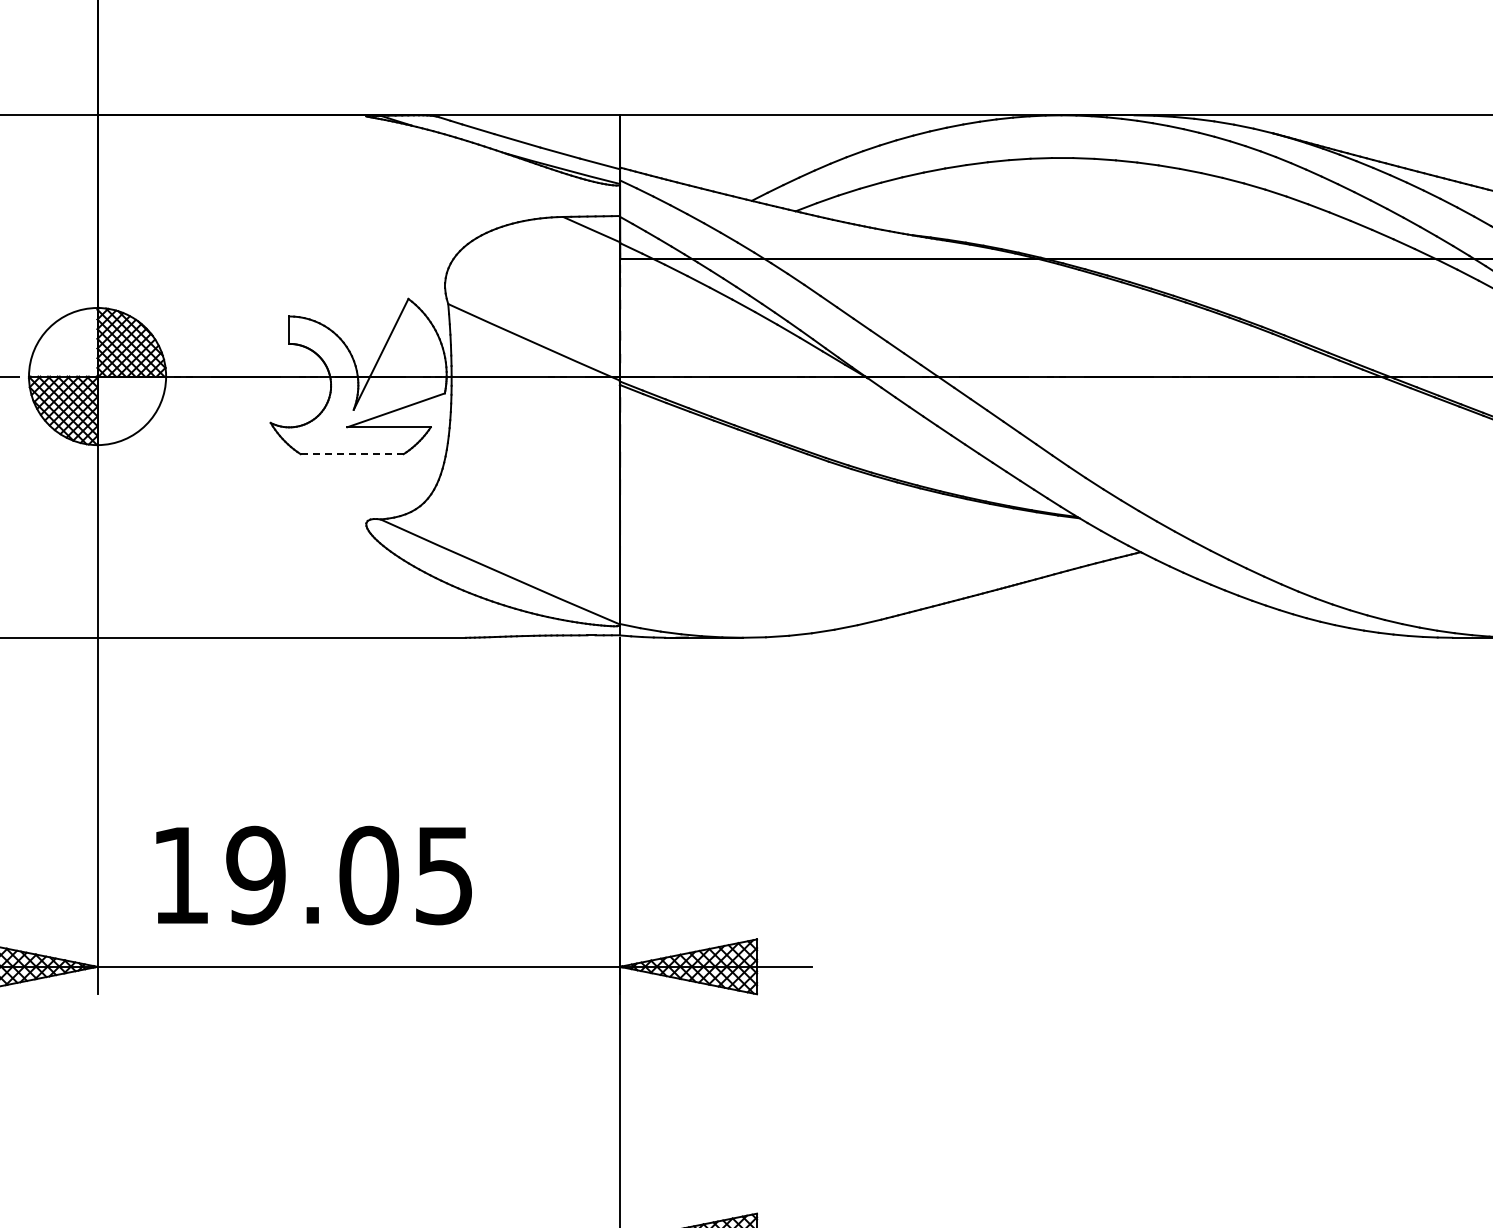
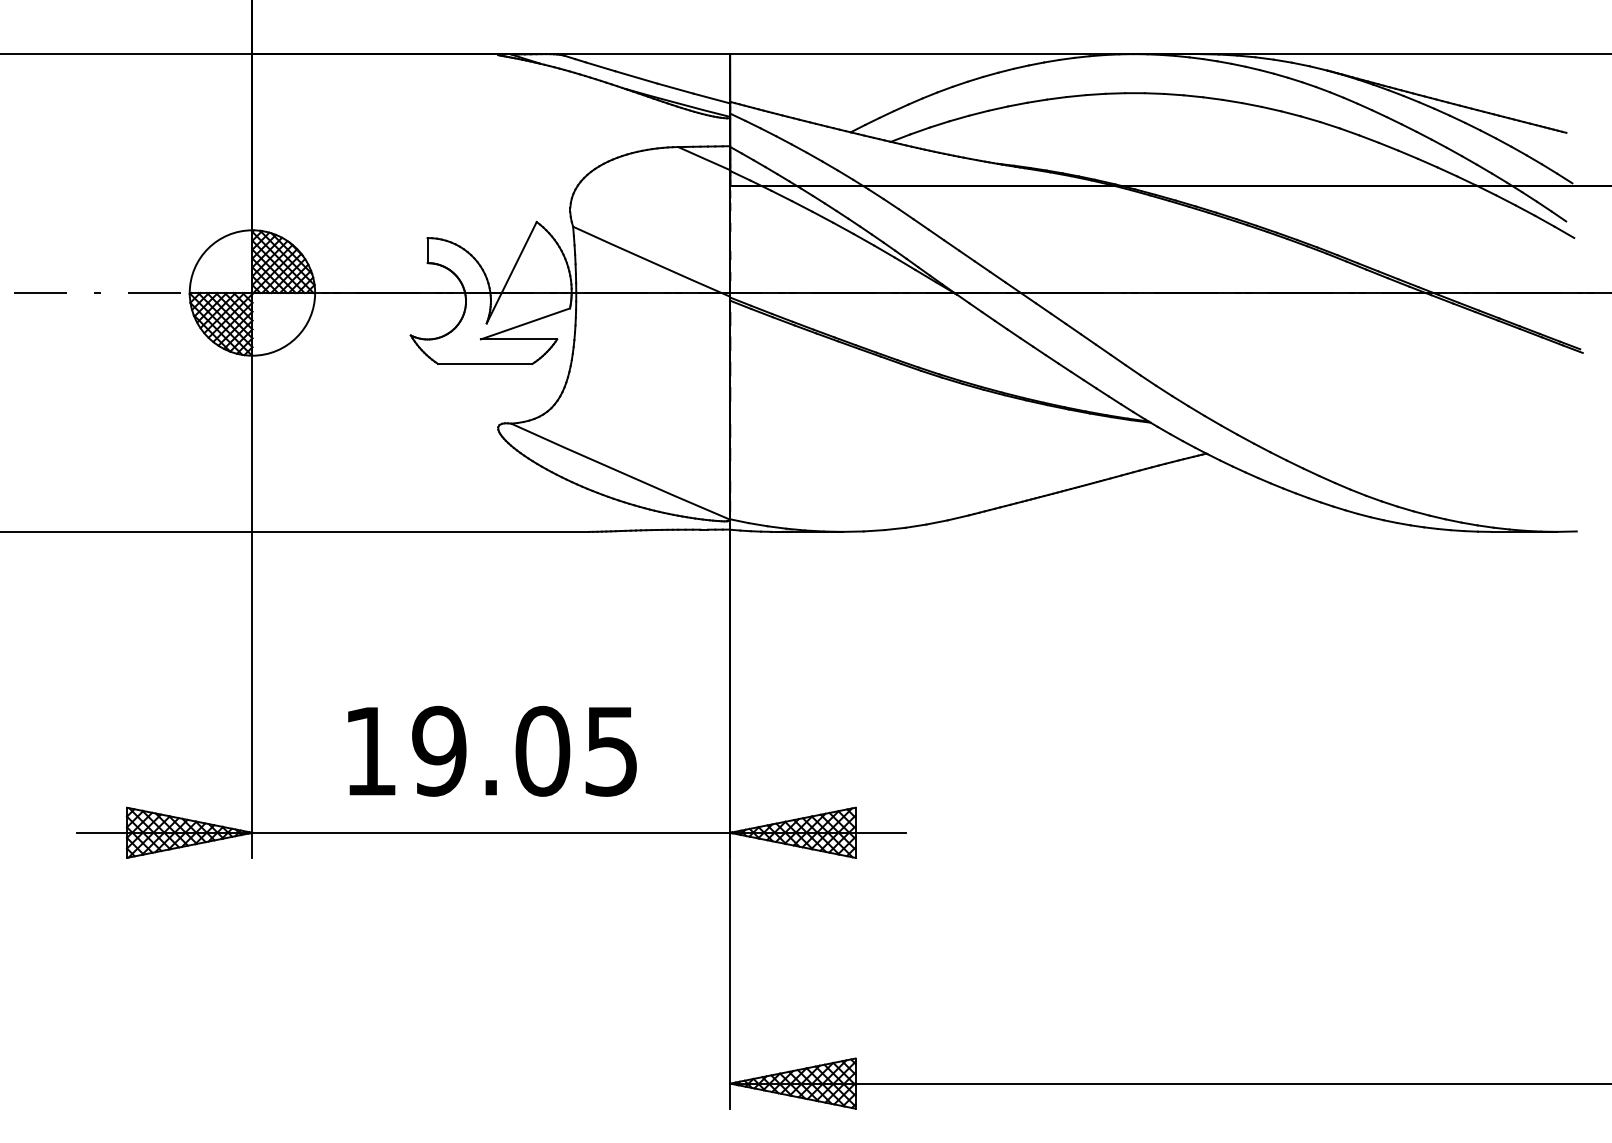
line: (352, 453) -> (485, 363), dashed -> solid
text: (314, 874) -> (492, 750), moved

